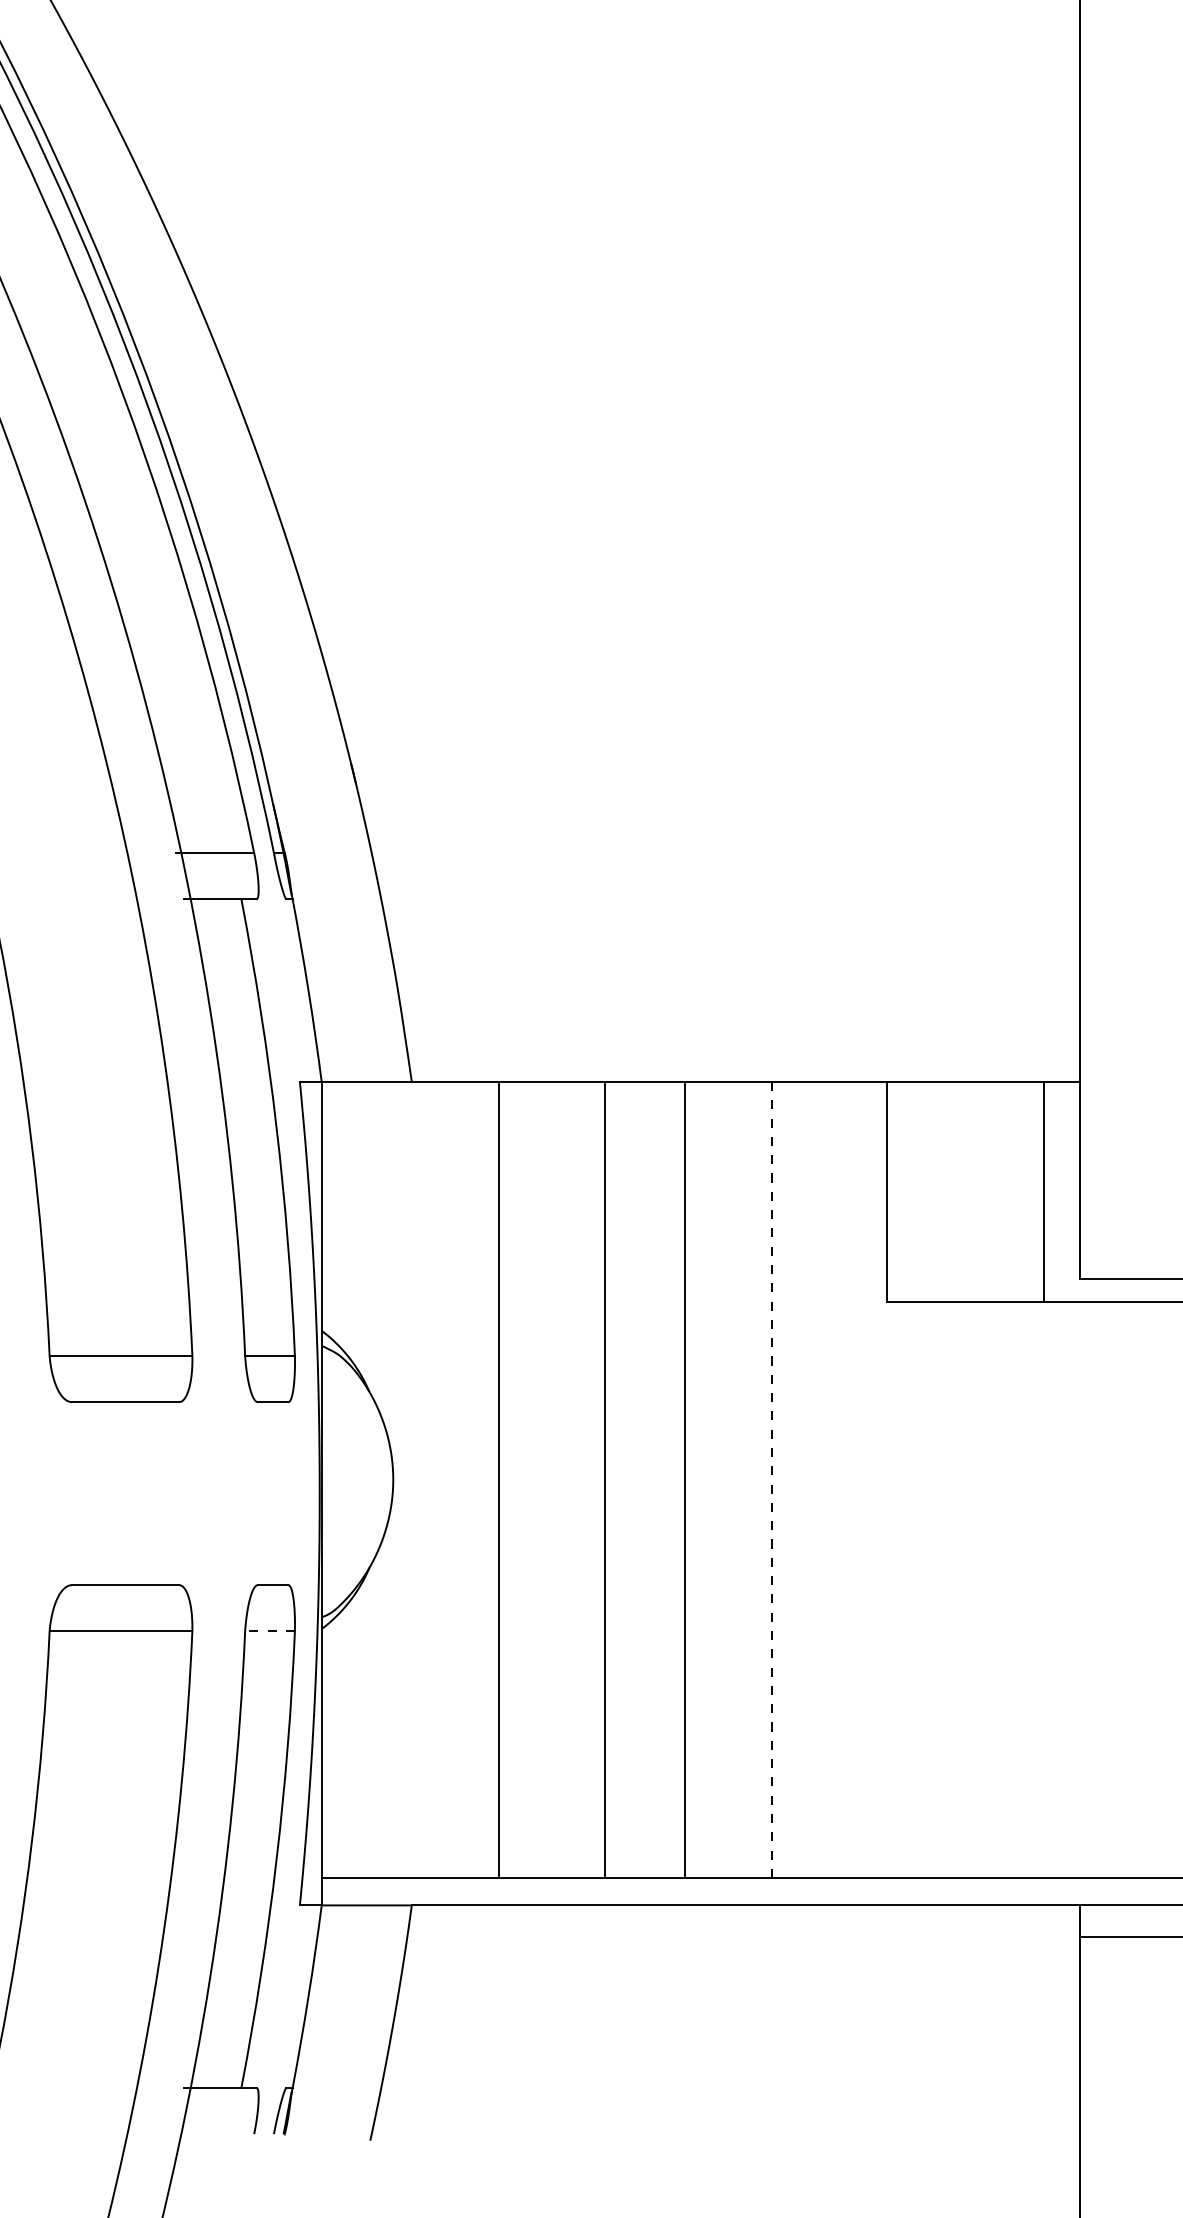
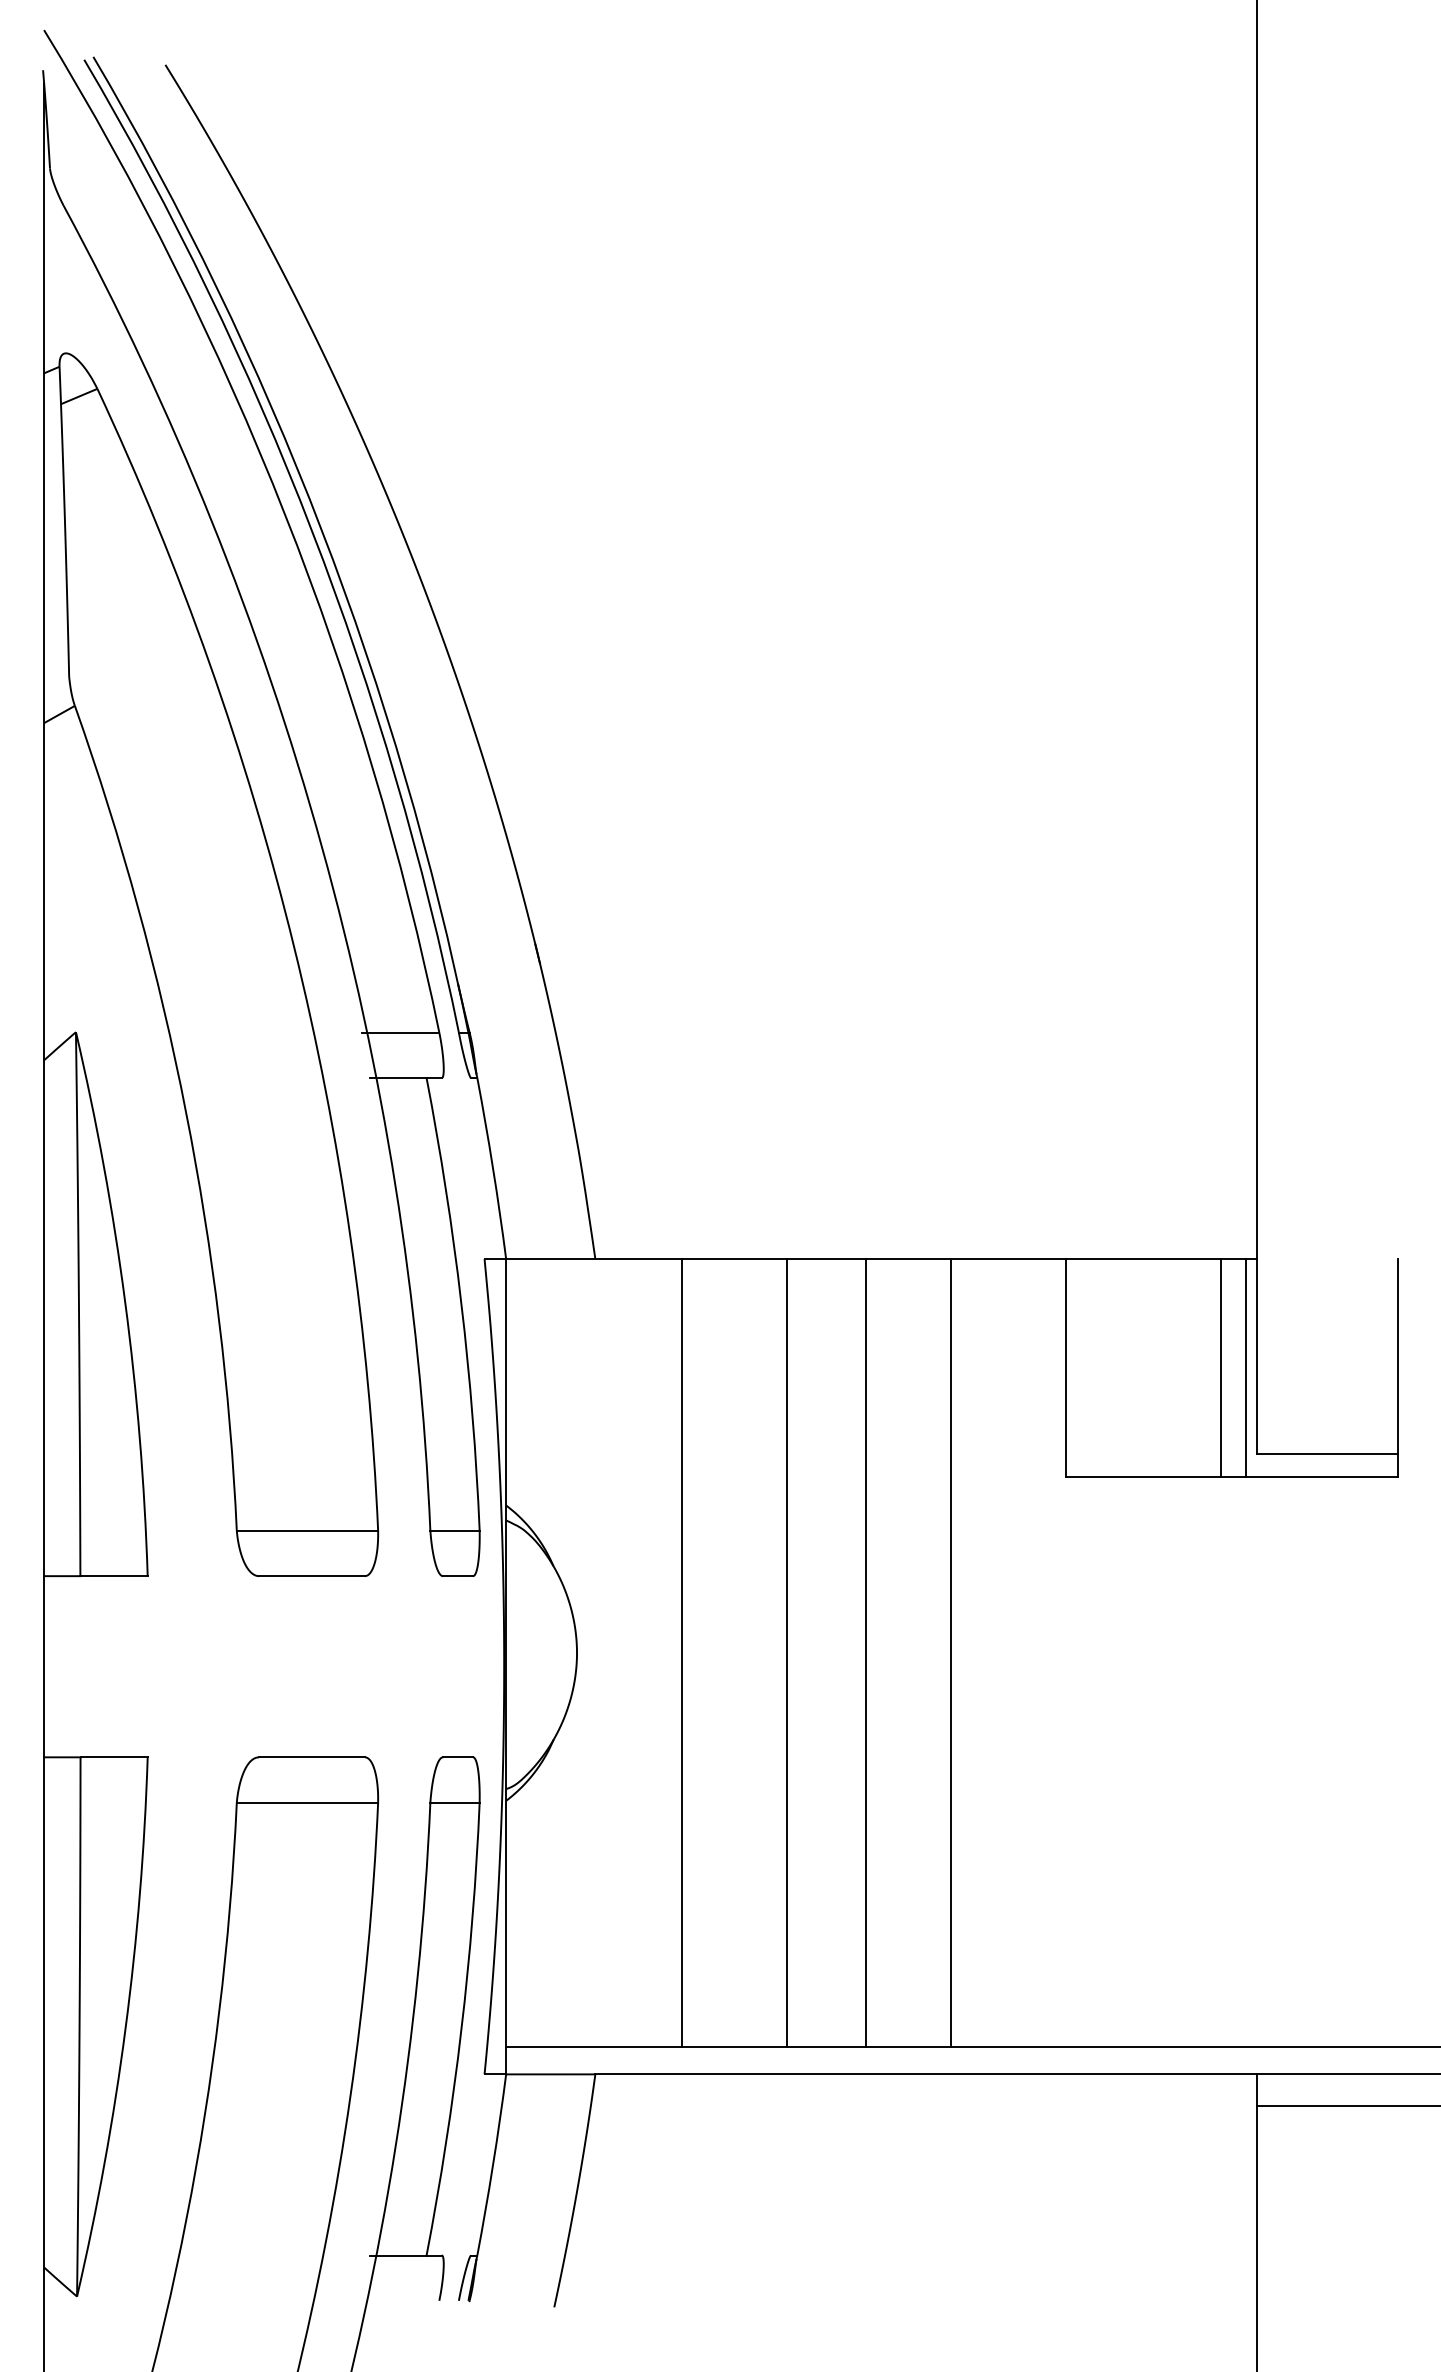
line: (1068, 1191) -> (1245, 1367), added
line: (771, 1479) -> (951, 1652), dashed -> solid
line: (270, 1630) -> (455, 1802), dashed -> solid

